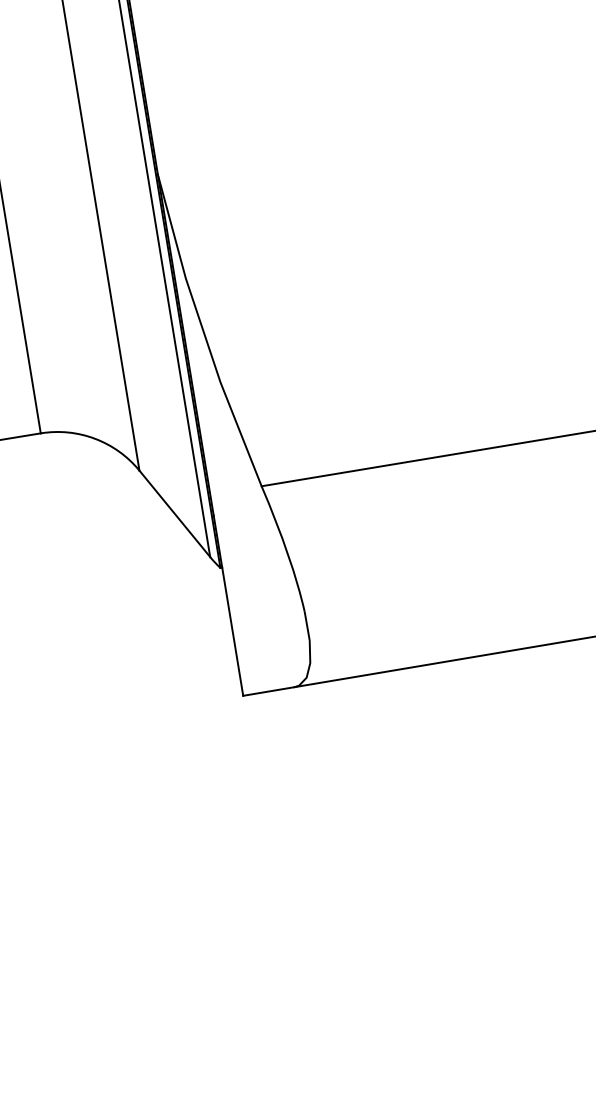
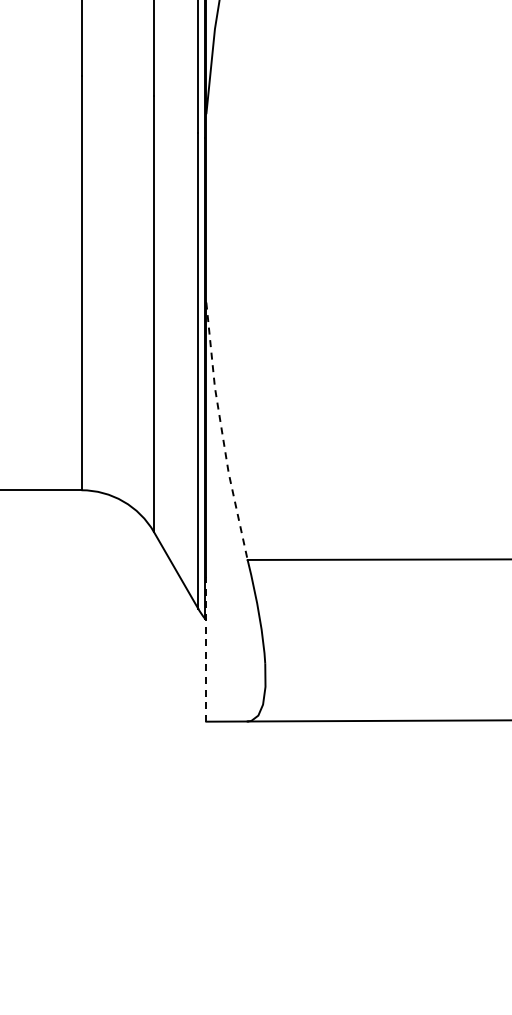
line: (204, 331) -> (222, 431), solid -> dashed
line: (228, 604) -> (206, 648), solid -> dashed

